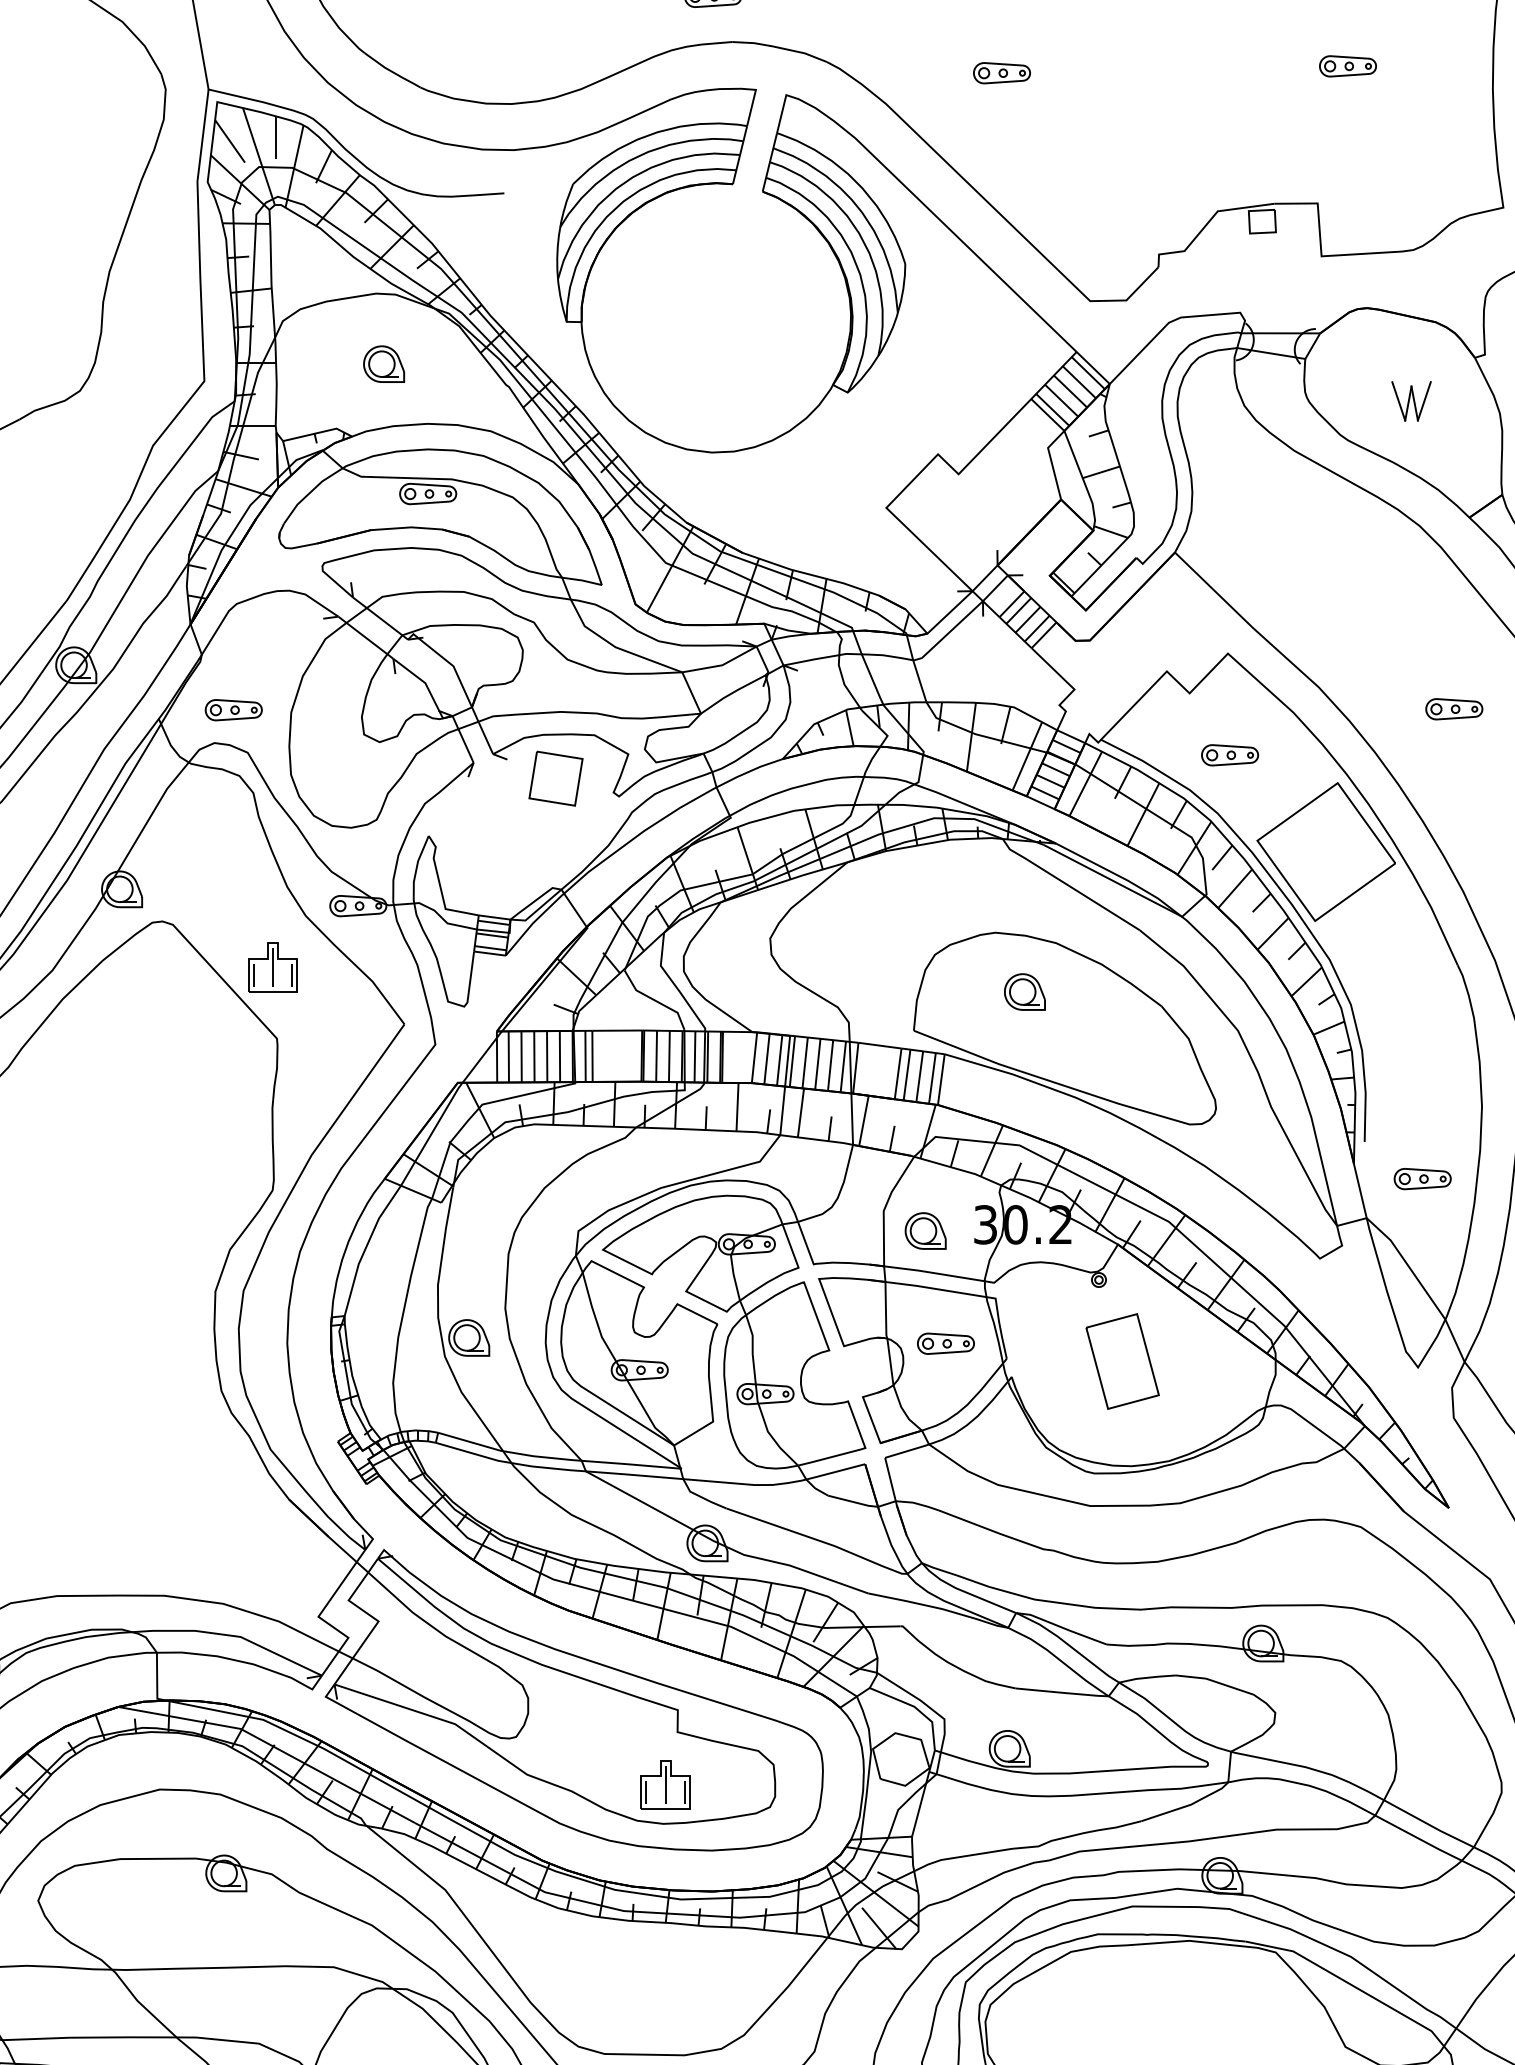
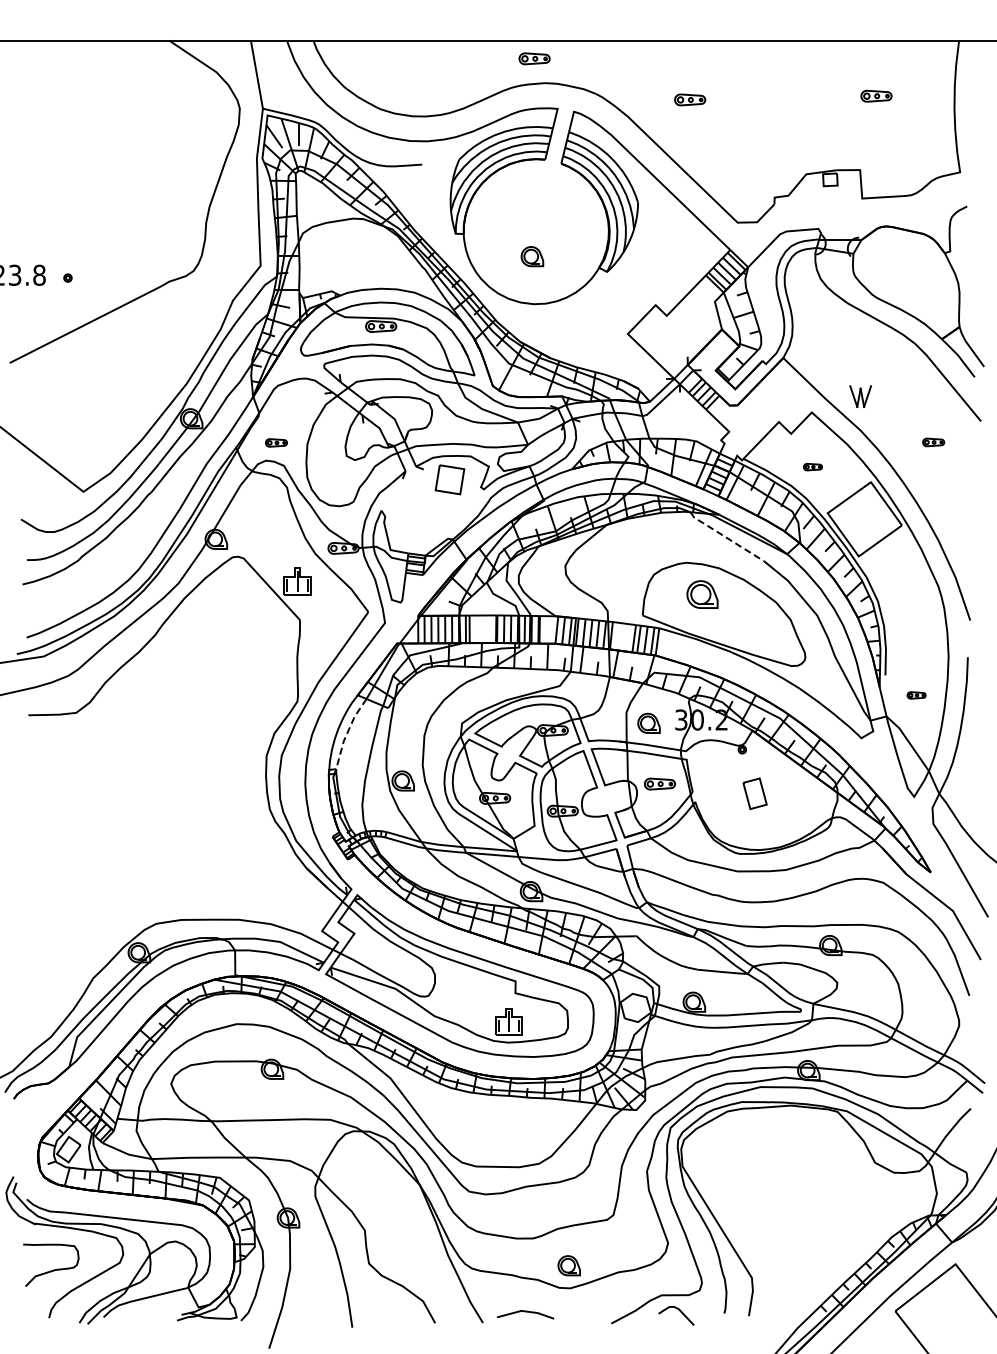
part: (384, 363) -> (532, 256), moved
part: (1411, 401) -> (860, 396), moved
part: (233, 709) -> (276, 442), size x0.7
part: (1453, 709) -> (933, 442), size x0.7
part: (1229, 753) -> (812, 466), size x0.6
line: (1067, 885) -> (725, 537), solid -> dashed
part: (1024, 991) -> (702, 594), size x1.4
part: (1422, 1179) -> (916, 695), size x0.6
line: (365, 1247) -> (347, 732), solid -> dashed
part: (1121, 1361) -> (754, 793), size x0.6

